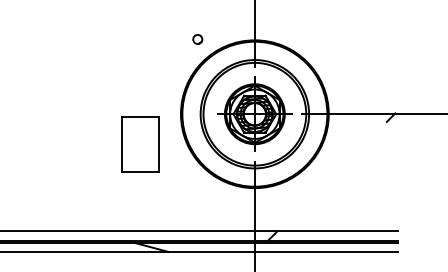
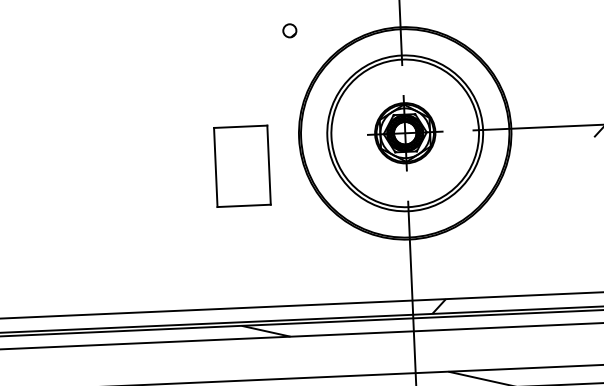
circle: (197, 39) -> (289, 30), moved
part: (254, 113) -> (404, 132), size x0.7
part: (140, 144) -> (242, 166), moved

